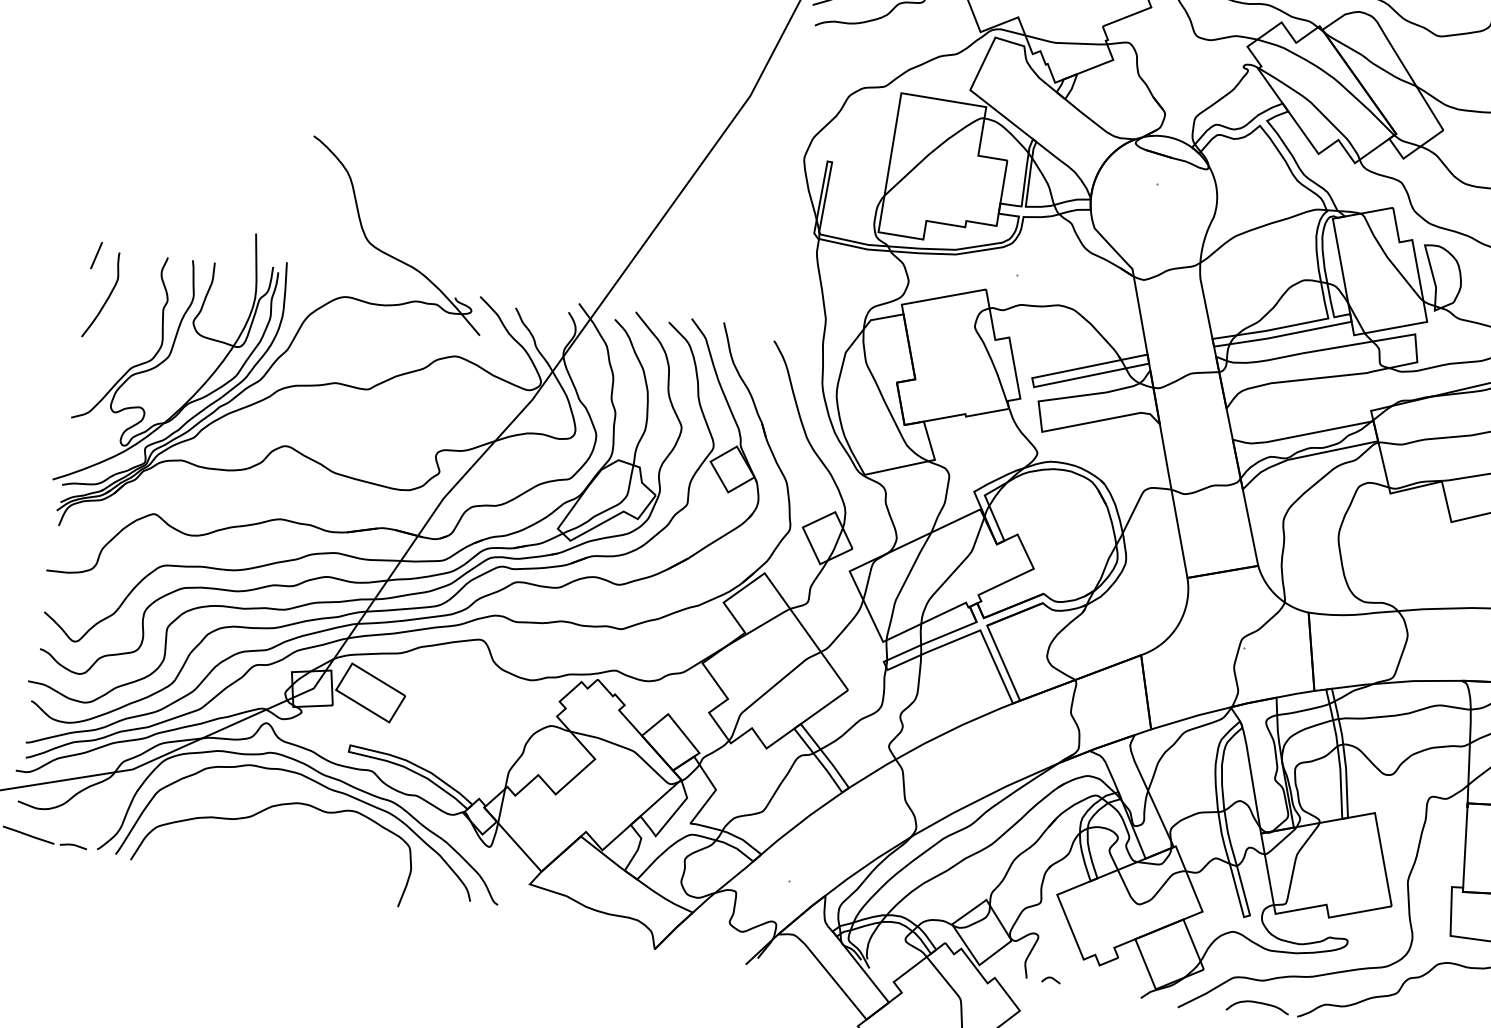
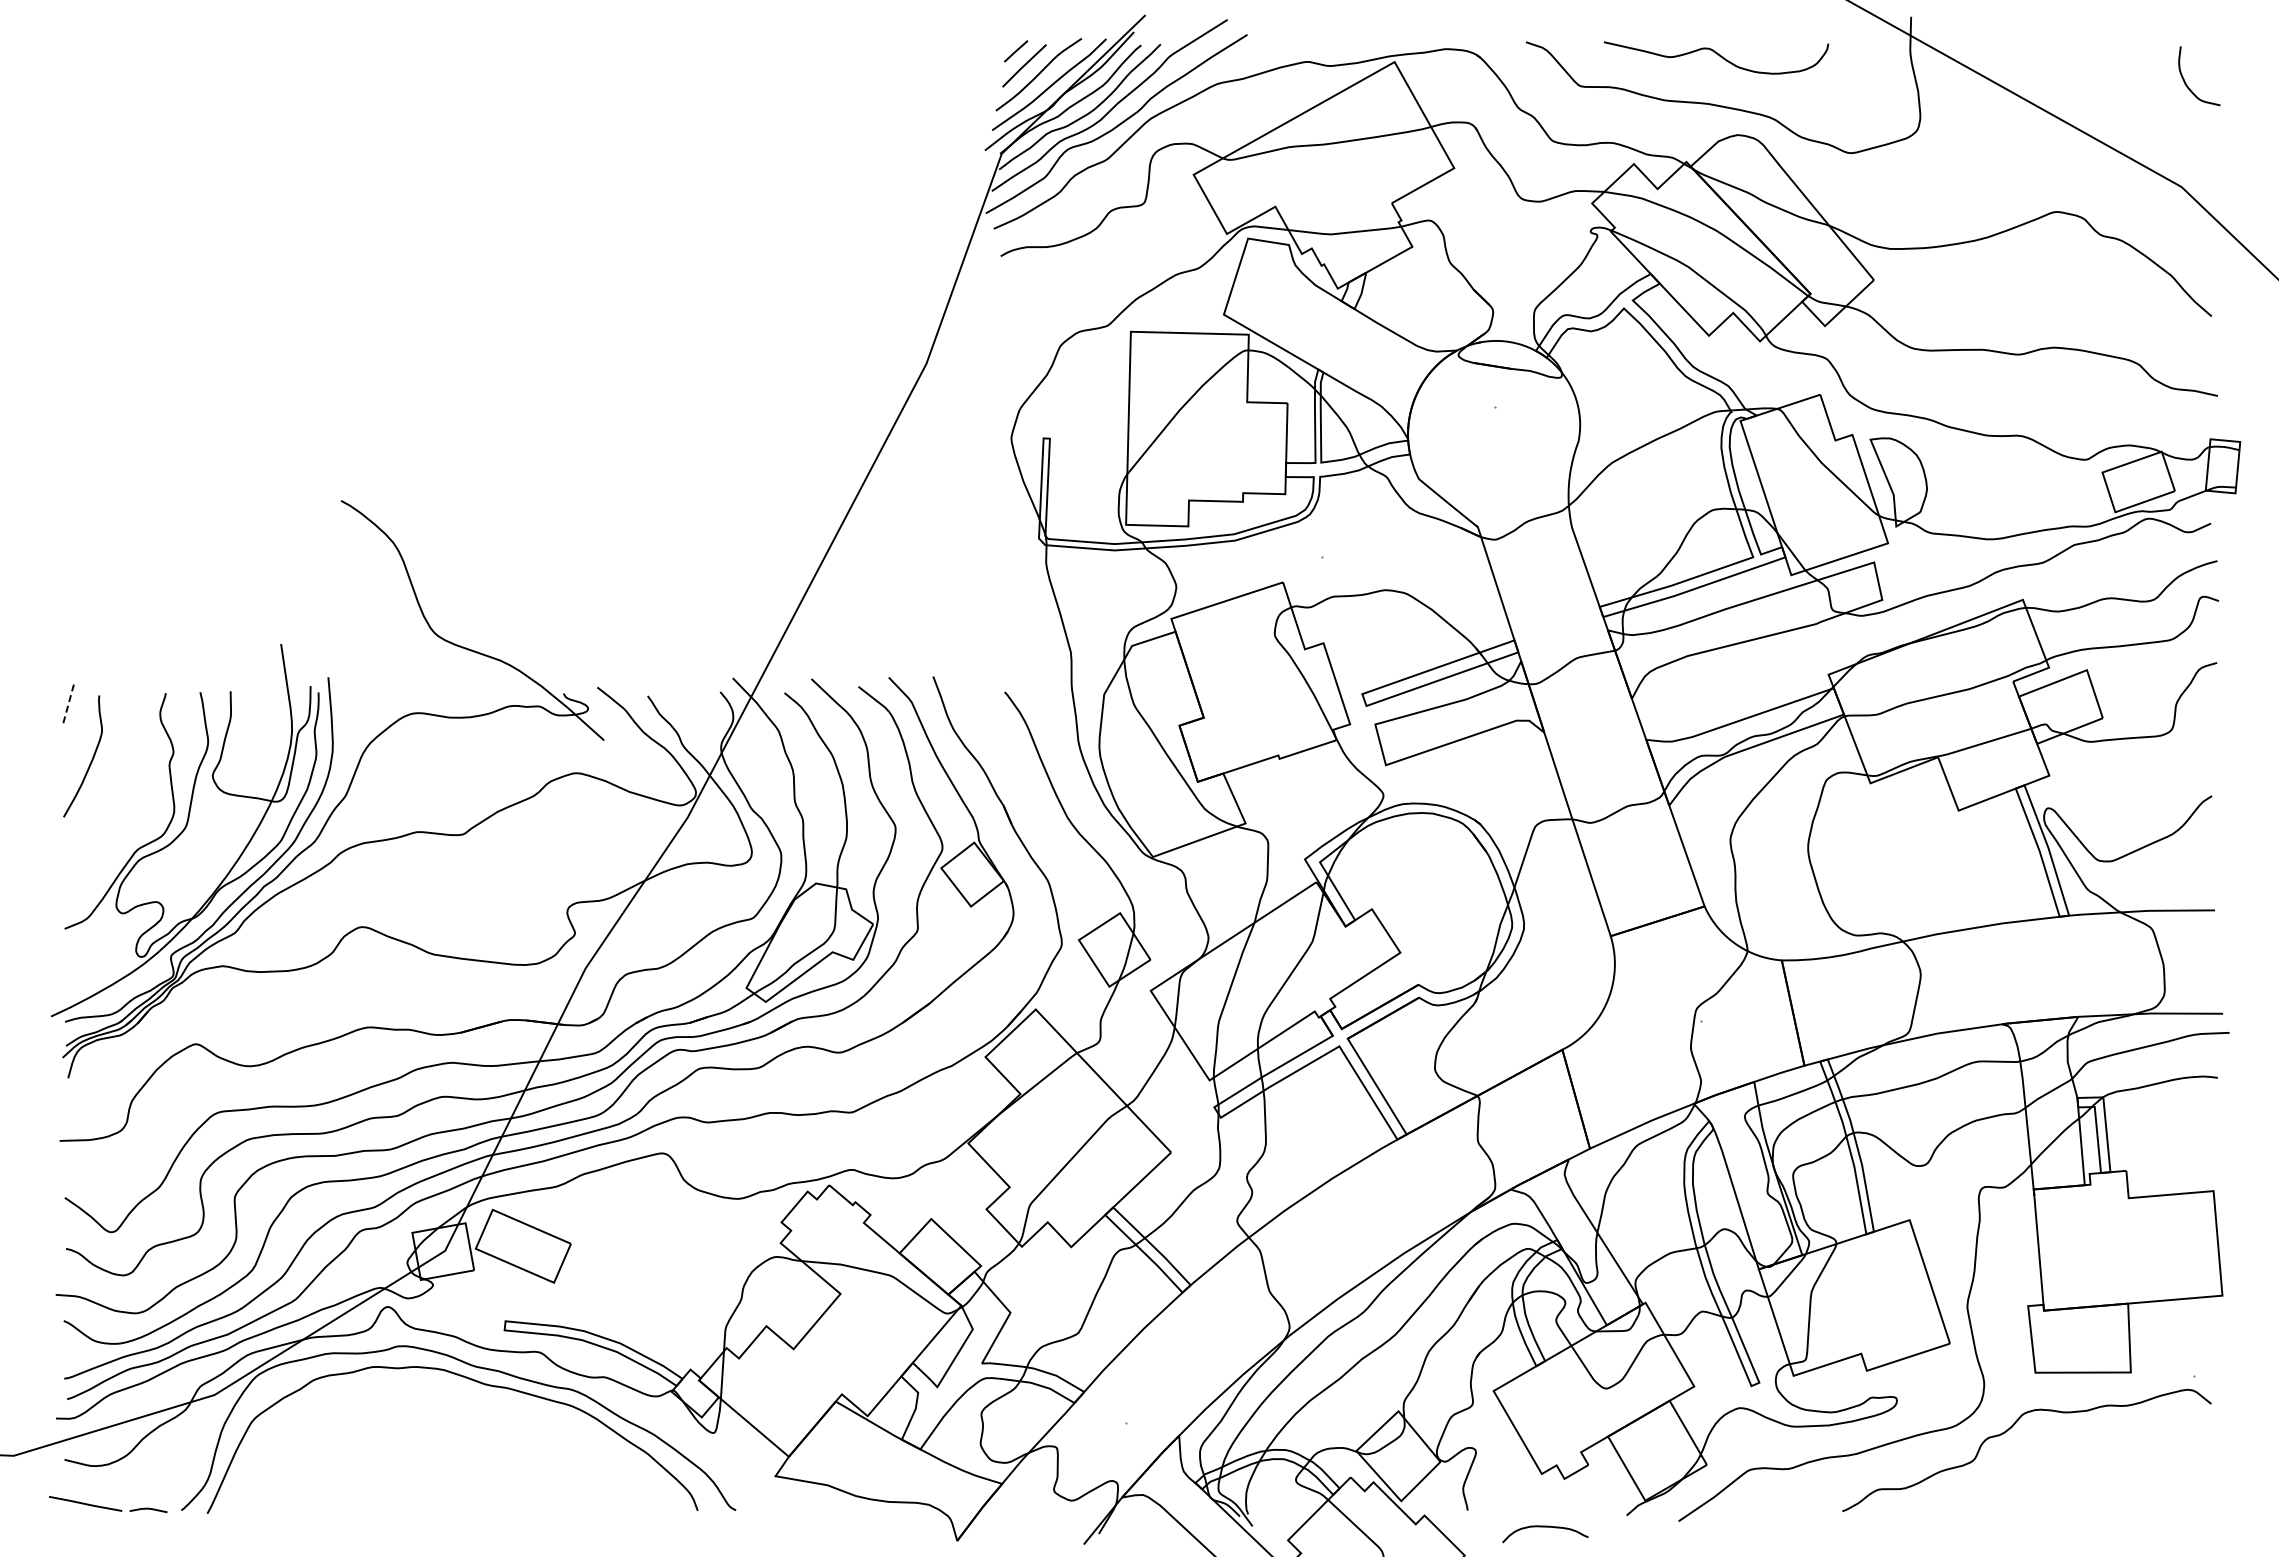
line: (96, 255) -> (68, 704), solid -> dashed
curve: (259, 813) -> (395, 1430), removed
curve: (1051, 978) -> (1501, 1505), removed
curve: (1258, 1003) -> (1545, 1527), moved

